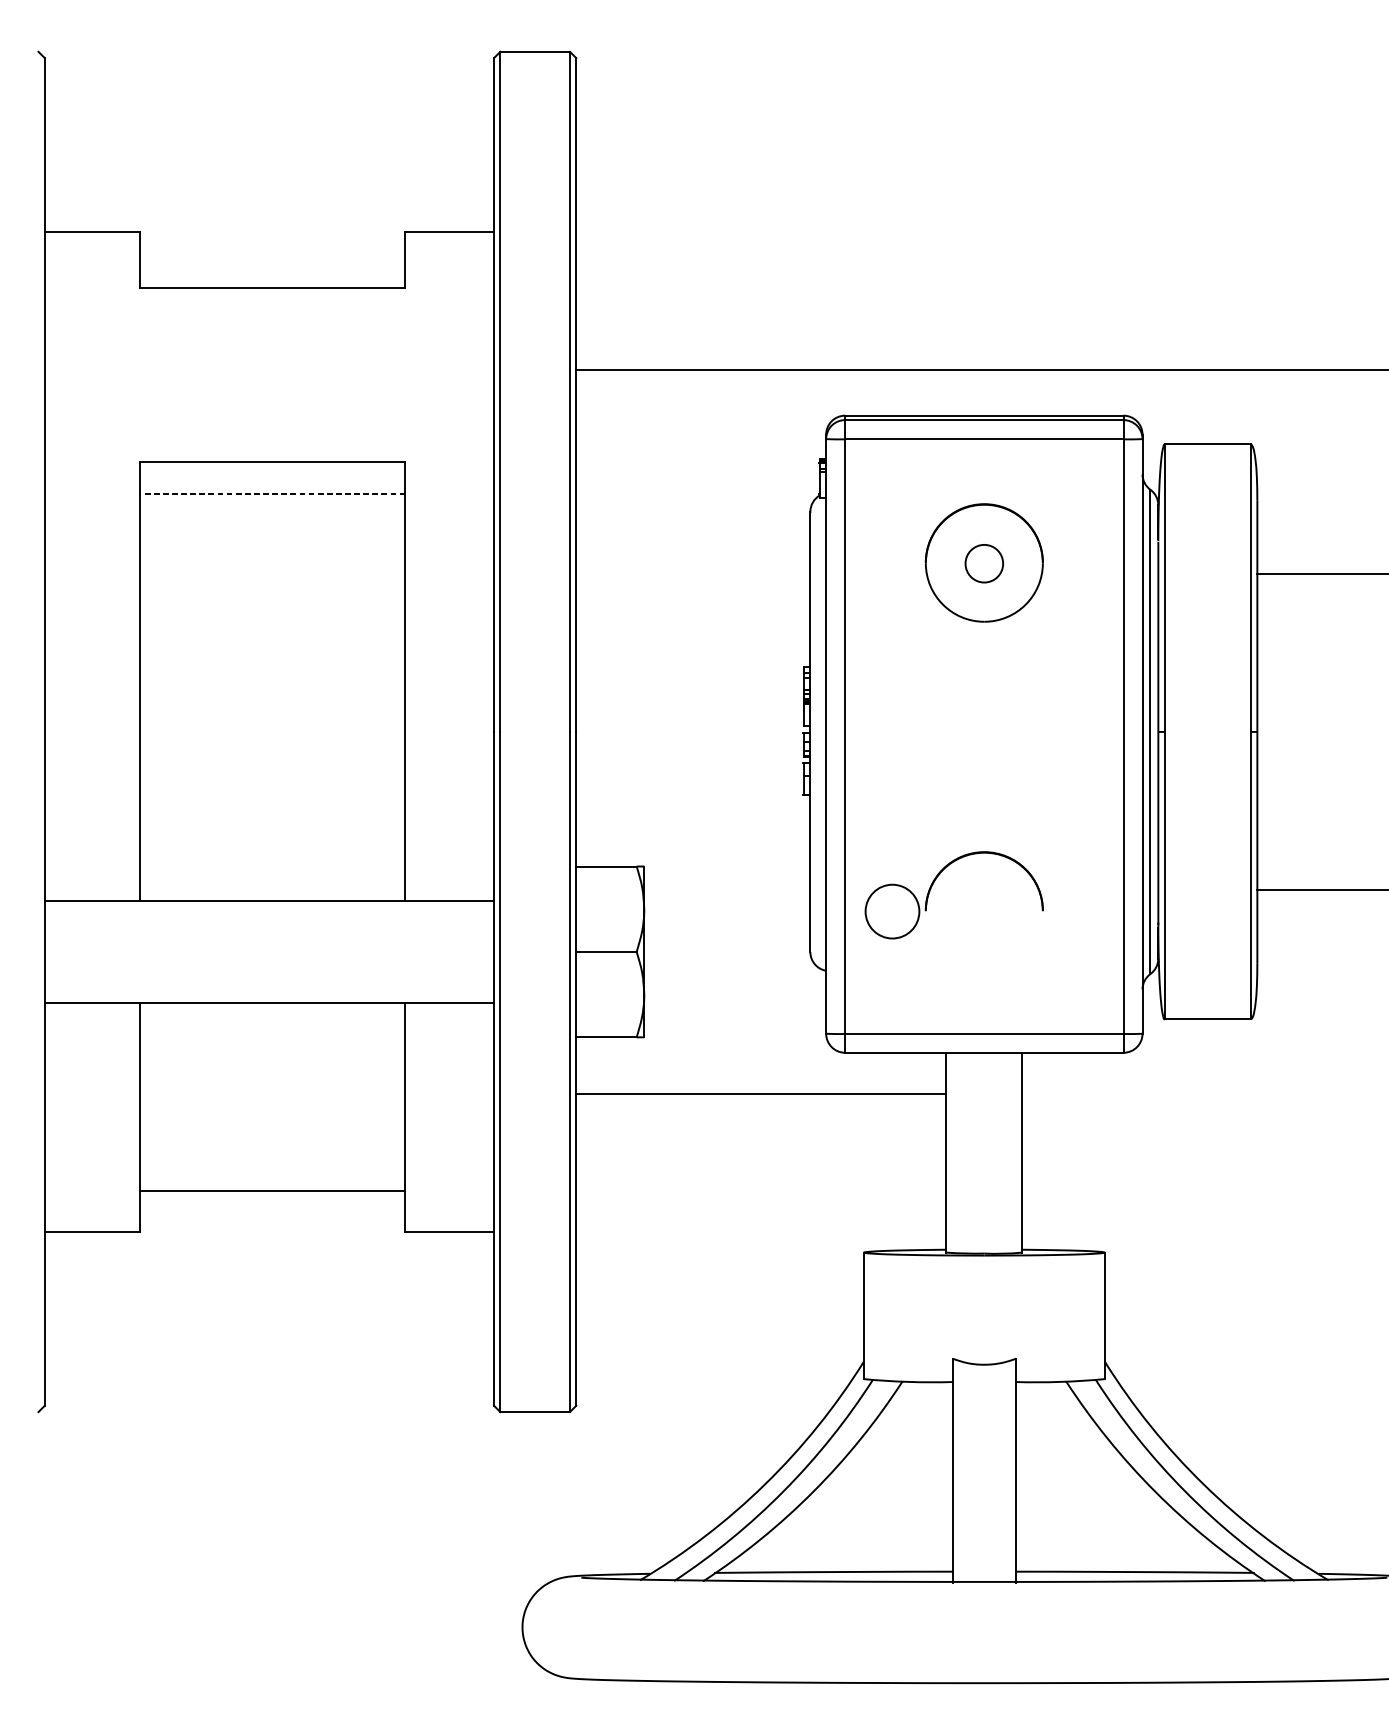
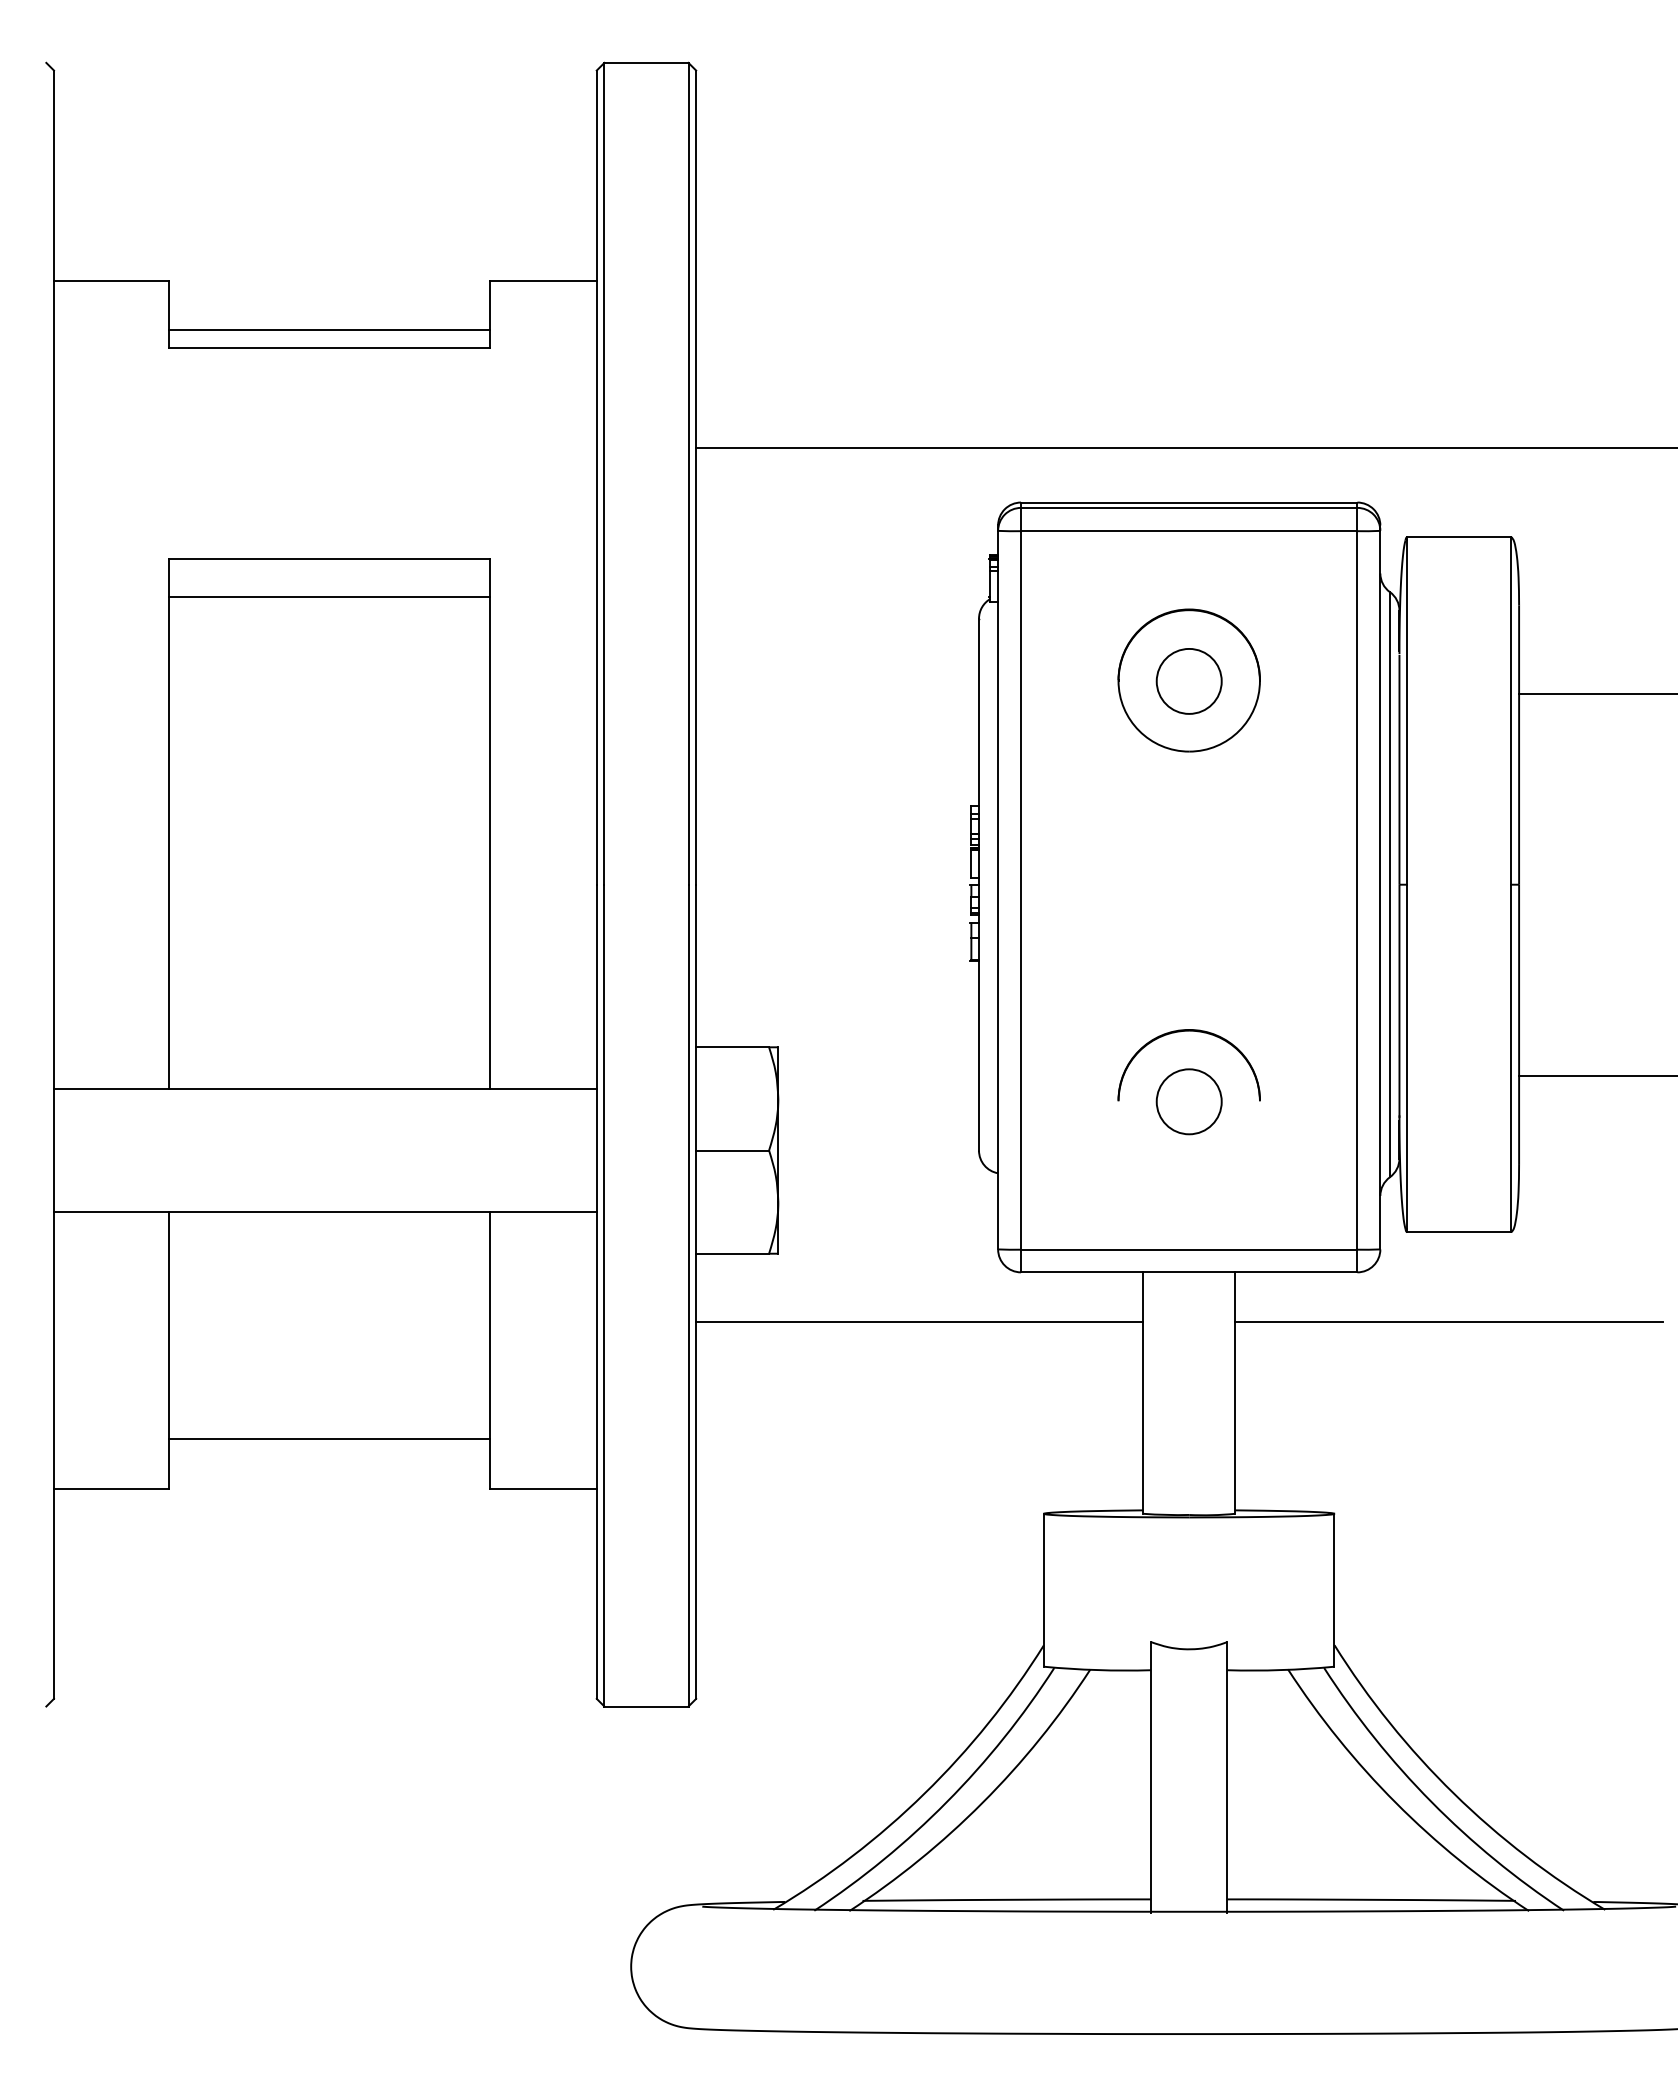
line: (272, 273) -> (328, 330), added
line: (272, 494) -> (329, 597), dashed -> solid
circle: (983, 562) -> (1188, 680), size x1.43
circle: (891, 911) -> (1188, 1101), moved
line: (1198, 1093) -> (1448, 1321), added

